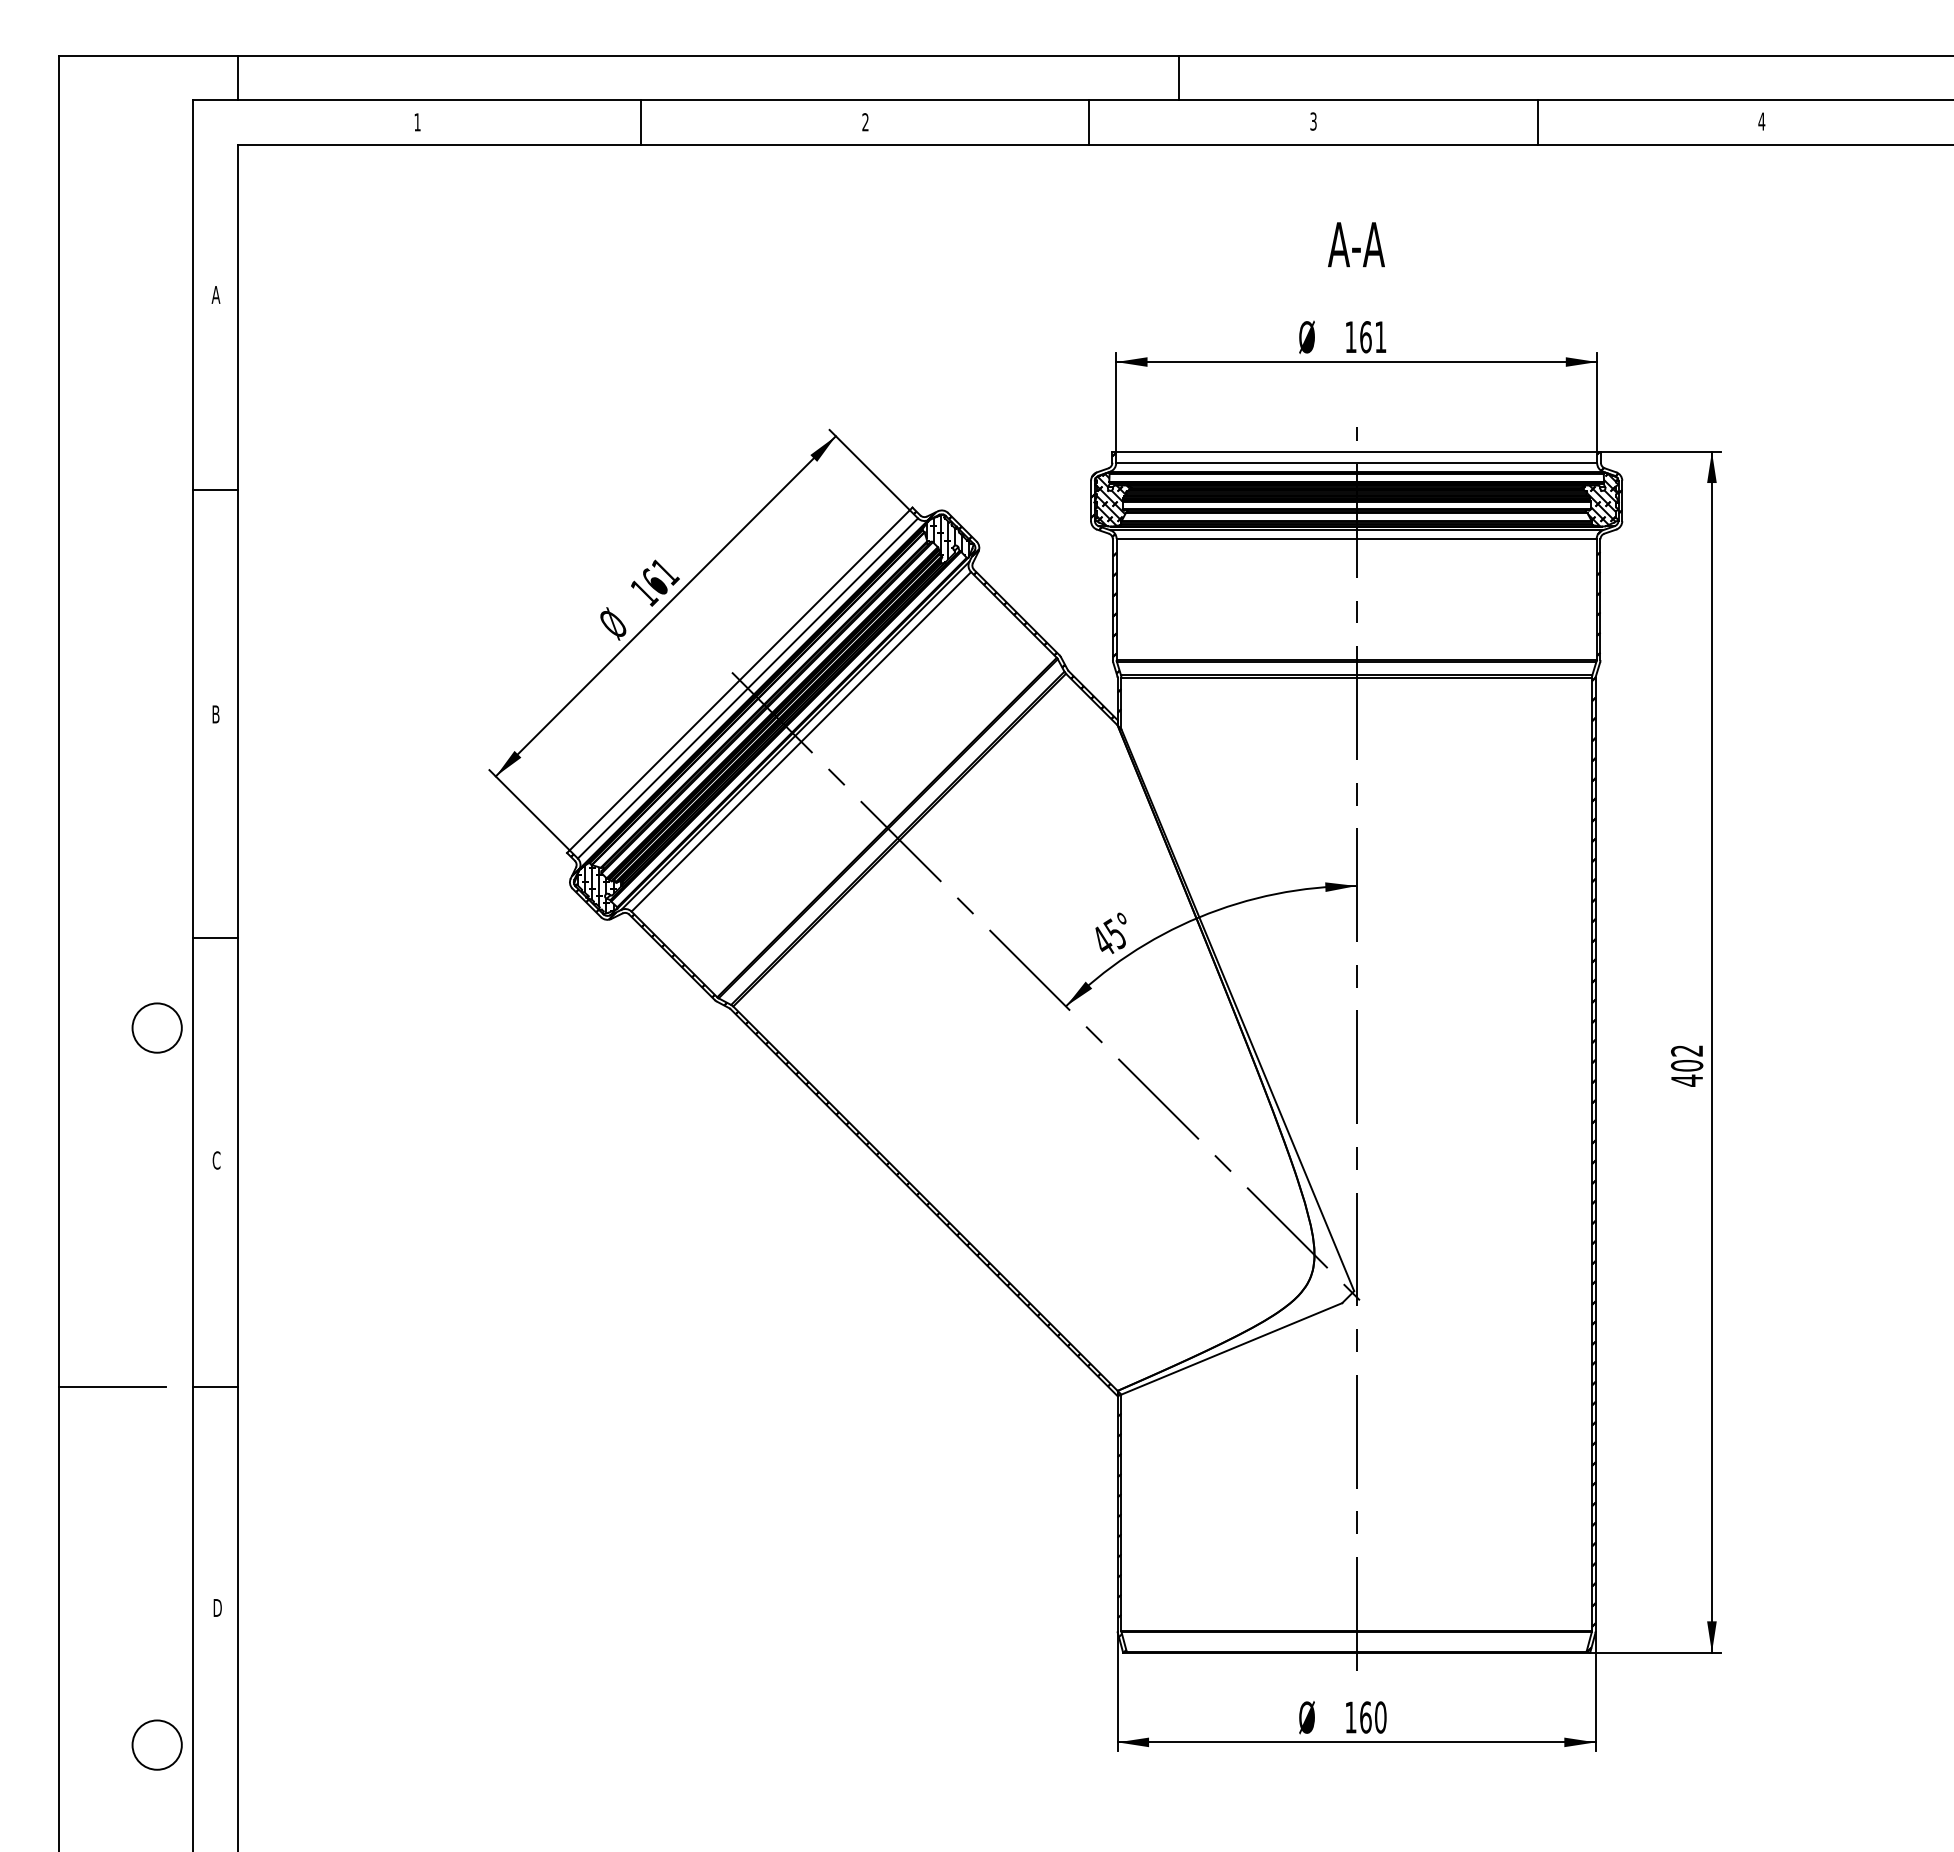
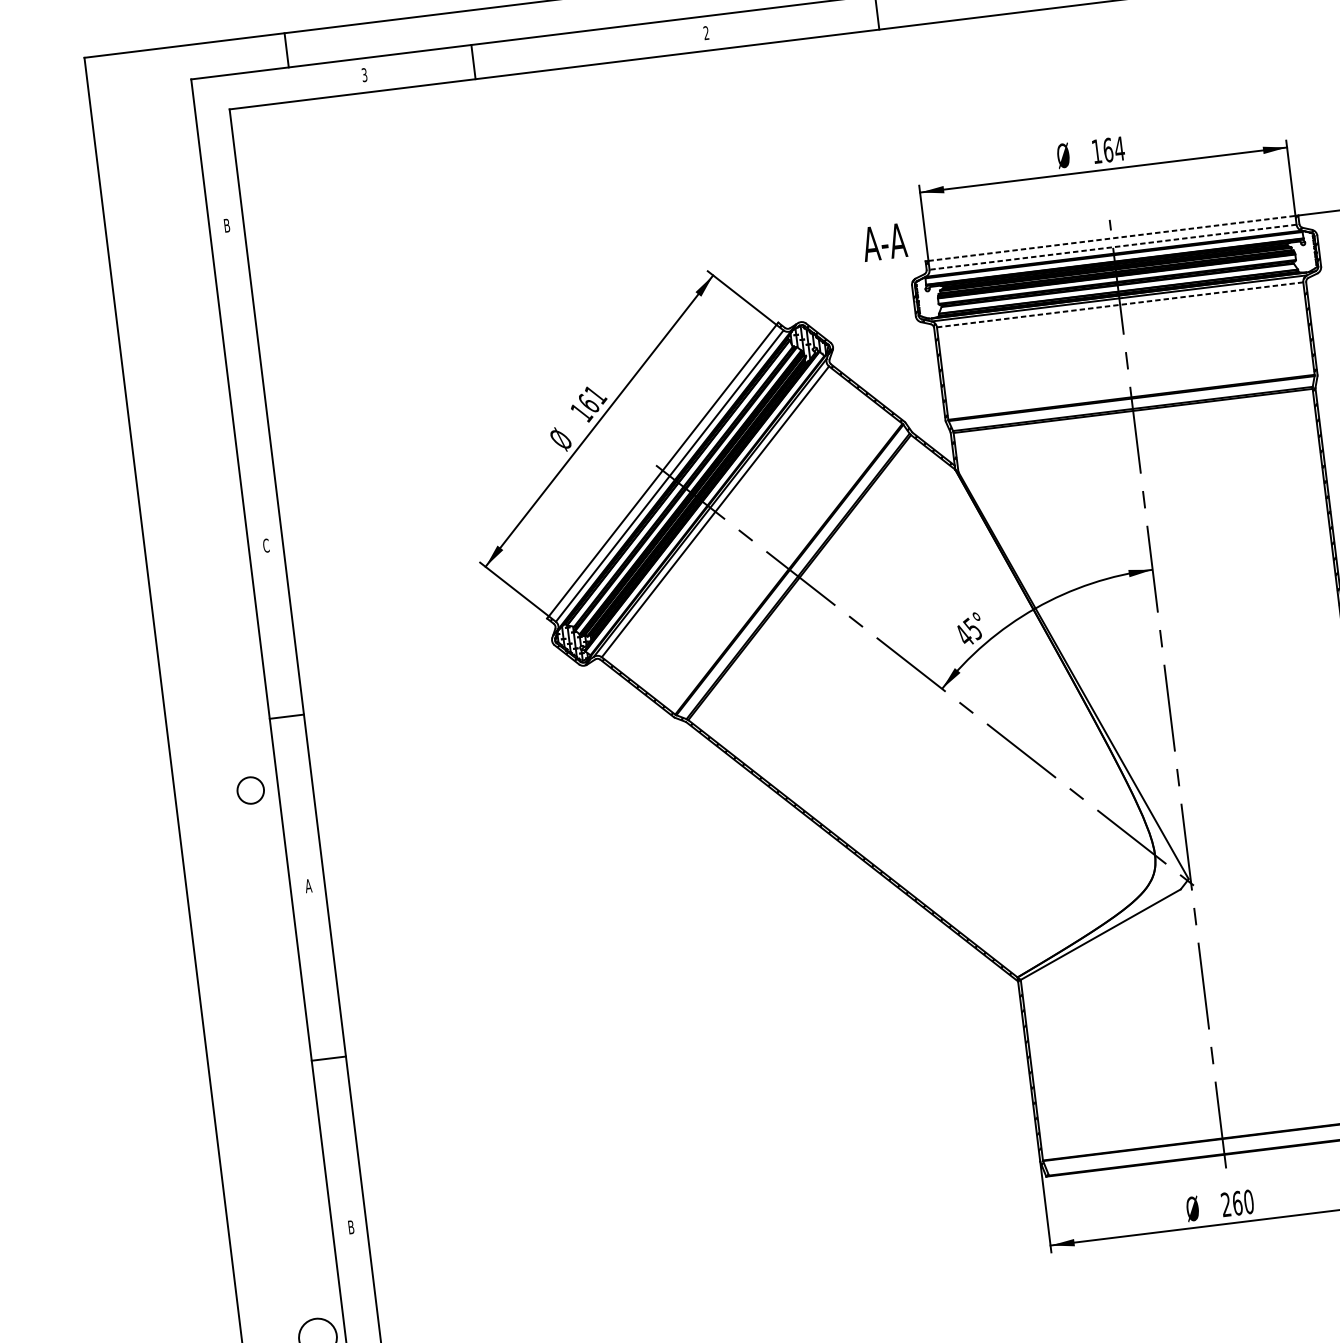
line: (237, 77) -> (286, 49), moved
text: (417, 122) -> (364, 75), 1 -> 3
line: (641, 122) -> (473, 61), moved
text: (1356, 244) -> (884, 242), moved
text: (215, 294) -> (226, 225), A -> B
text: (1380, 336) -> (1119, 148), 161 -> 164
line: (1356, 451) -> (1111, 238), solid -> dashed
line: (1356, 463) -> (1112, 247), solid -> dashed
line: (215, 490) -> (244, 374), removed
hatch: (1113, 499) -> (930, 297), removed
hatch: (1599, 499) -> (1301, 252), removed
line: (1357, 538) -> (1120, 304), solid -> dashed
text: (215, 714) -> (265, 545), B -> C
circle: (156, 1027) -> (250, 790), size x0.7
text: (216, 1160) -> (308, 886), C -> A
line: (112, 1386) -> (250, 1068), removed
text: (217, 1607) -> (351, 1226), D -> B
text: (1350, 1717) -> (1225, 1204), 160 -> 260

